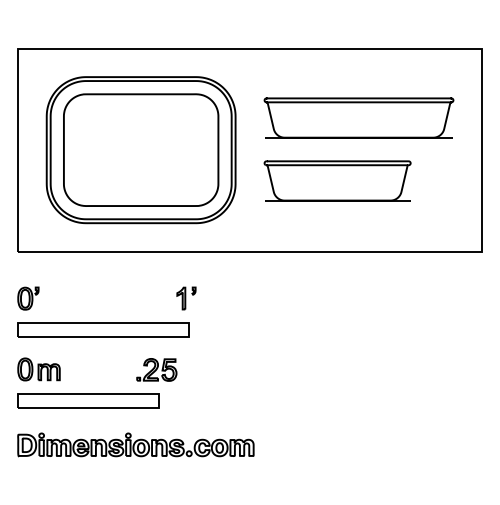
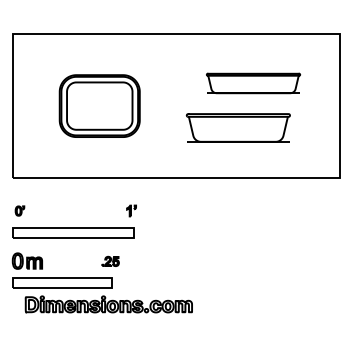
part: (359, 118) -> (253, 83), size x0.7
part: (140, 149) -> (99, 105), size x0.6
part: (27, 297) -> (19, 210), size x0.6
part: (186, 297) -> (131, 210), size x0.7
part: (156, 369) -> (110, 261), size x0.6
part: (135, 445) -> (108, 304), moved

